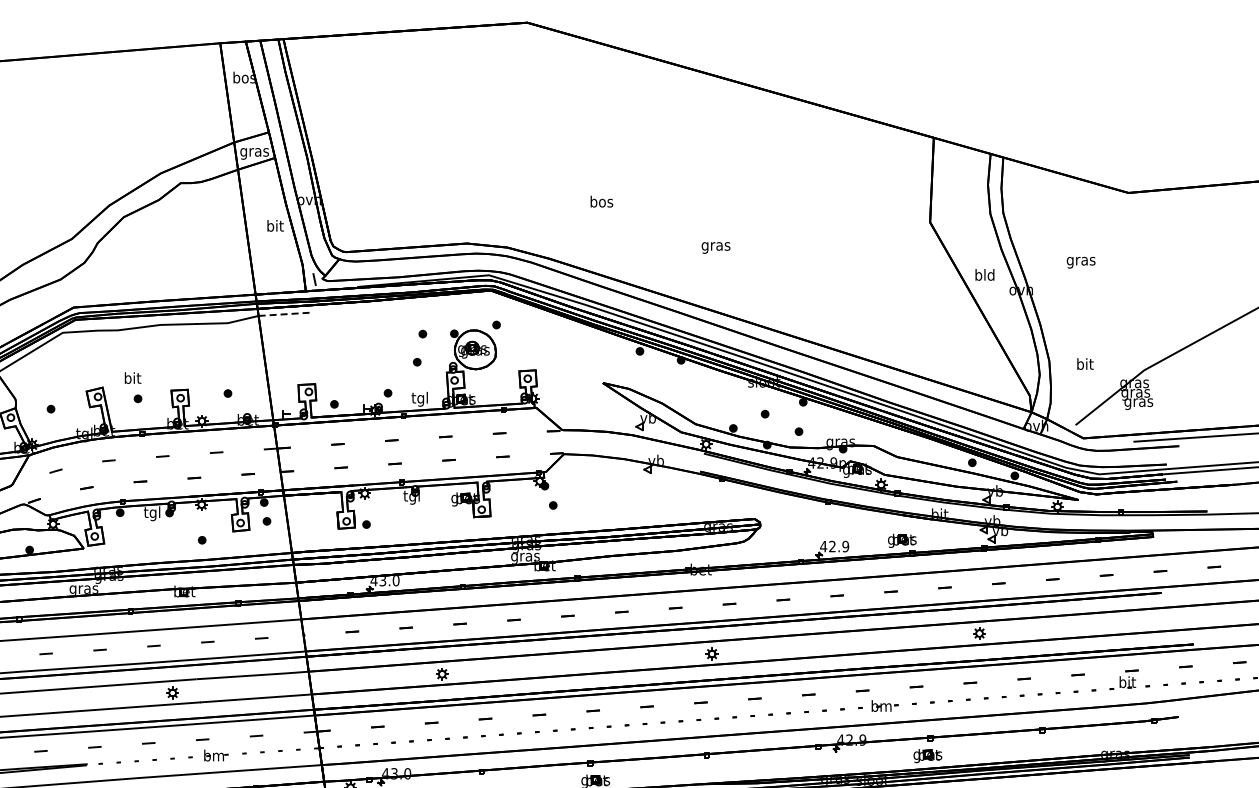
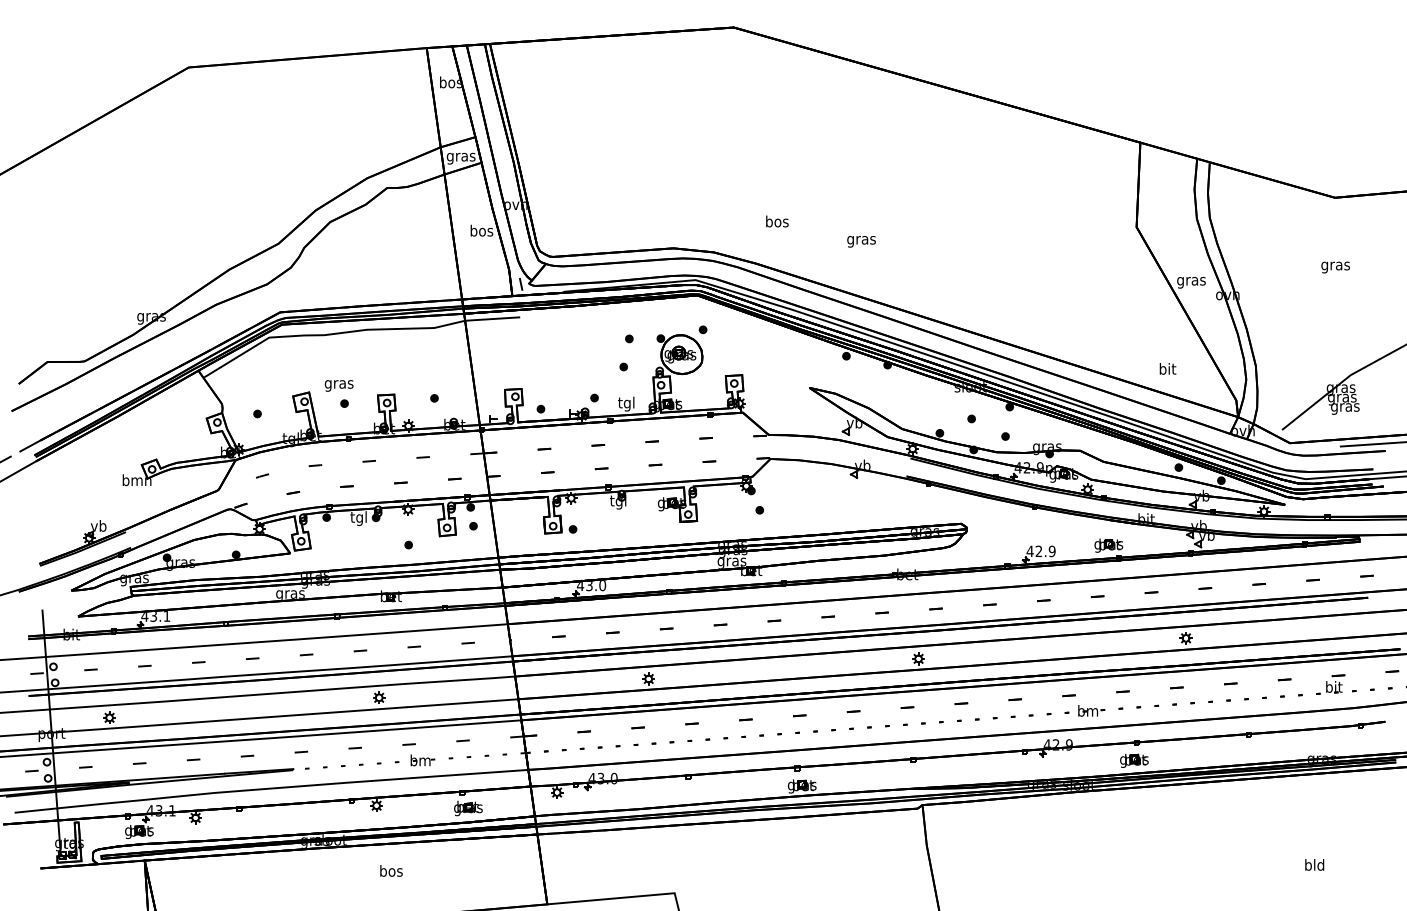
text: (601, 201) -> (777, 221), moved
text: (274, 225) -> (481, 230), bit -> bos
text: (715, 247) -> (861, 241), moved
text: (1080, 262) -> (1335, 267), moved
text: (984, 275) -> (1191, 280), bld -> gras
line: (285, 314) -> (492, 319), dashed -> solid
text: (1084, 363) -> (1167, 368), moved
text: (131, 379) -> (338, 384), bit -> gras

